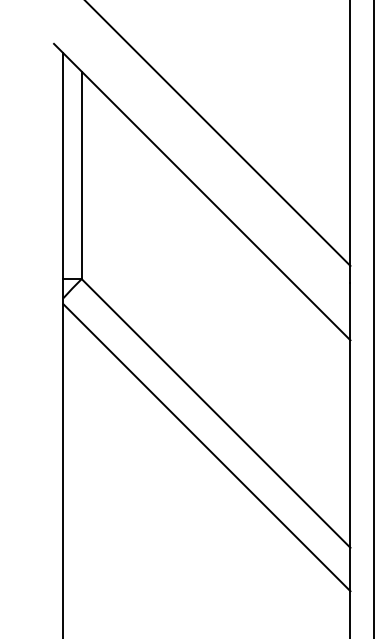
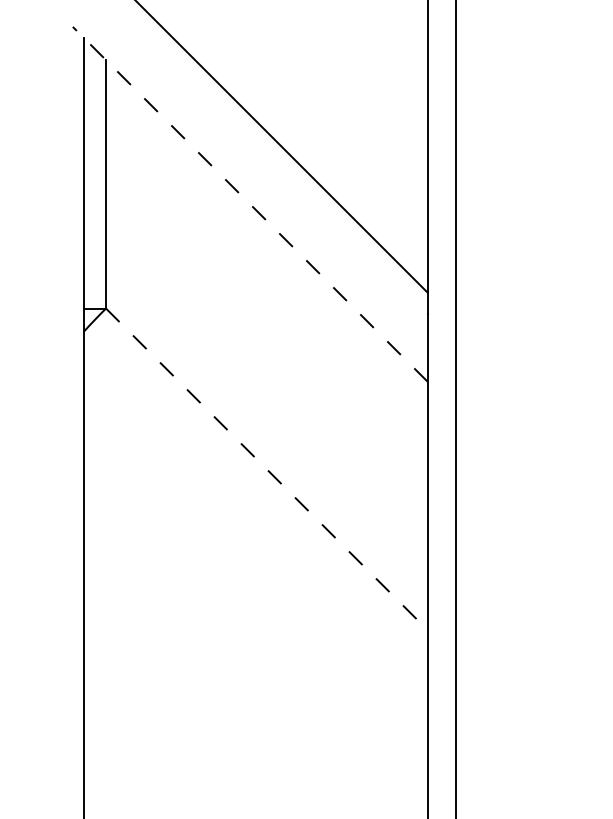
line: (202, 192) -> (250, 204), solid -> dashed
line: (215, 413) -> (266, 469), solid -> dashed
line: (206, 447) -> (255, 510), removed

